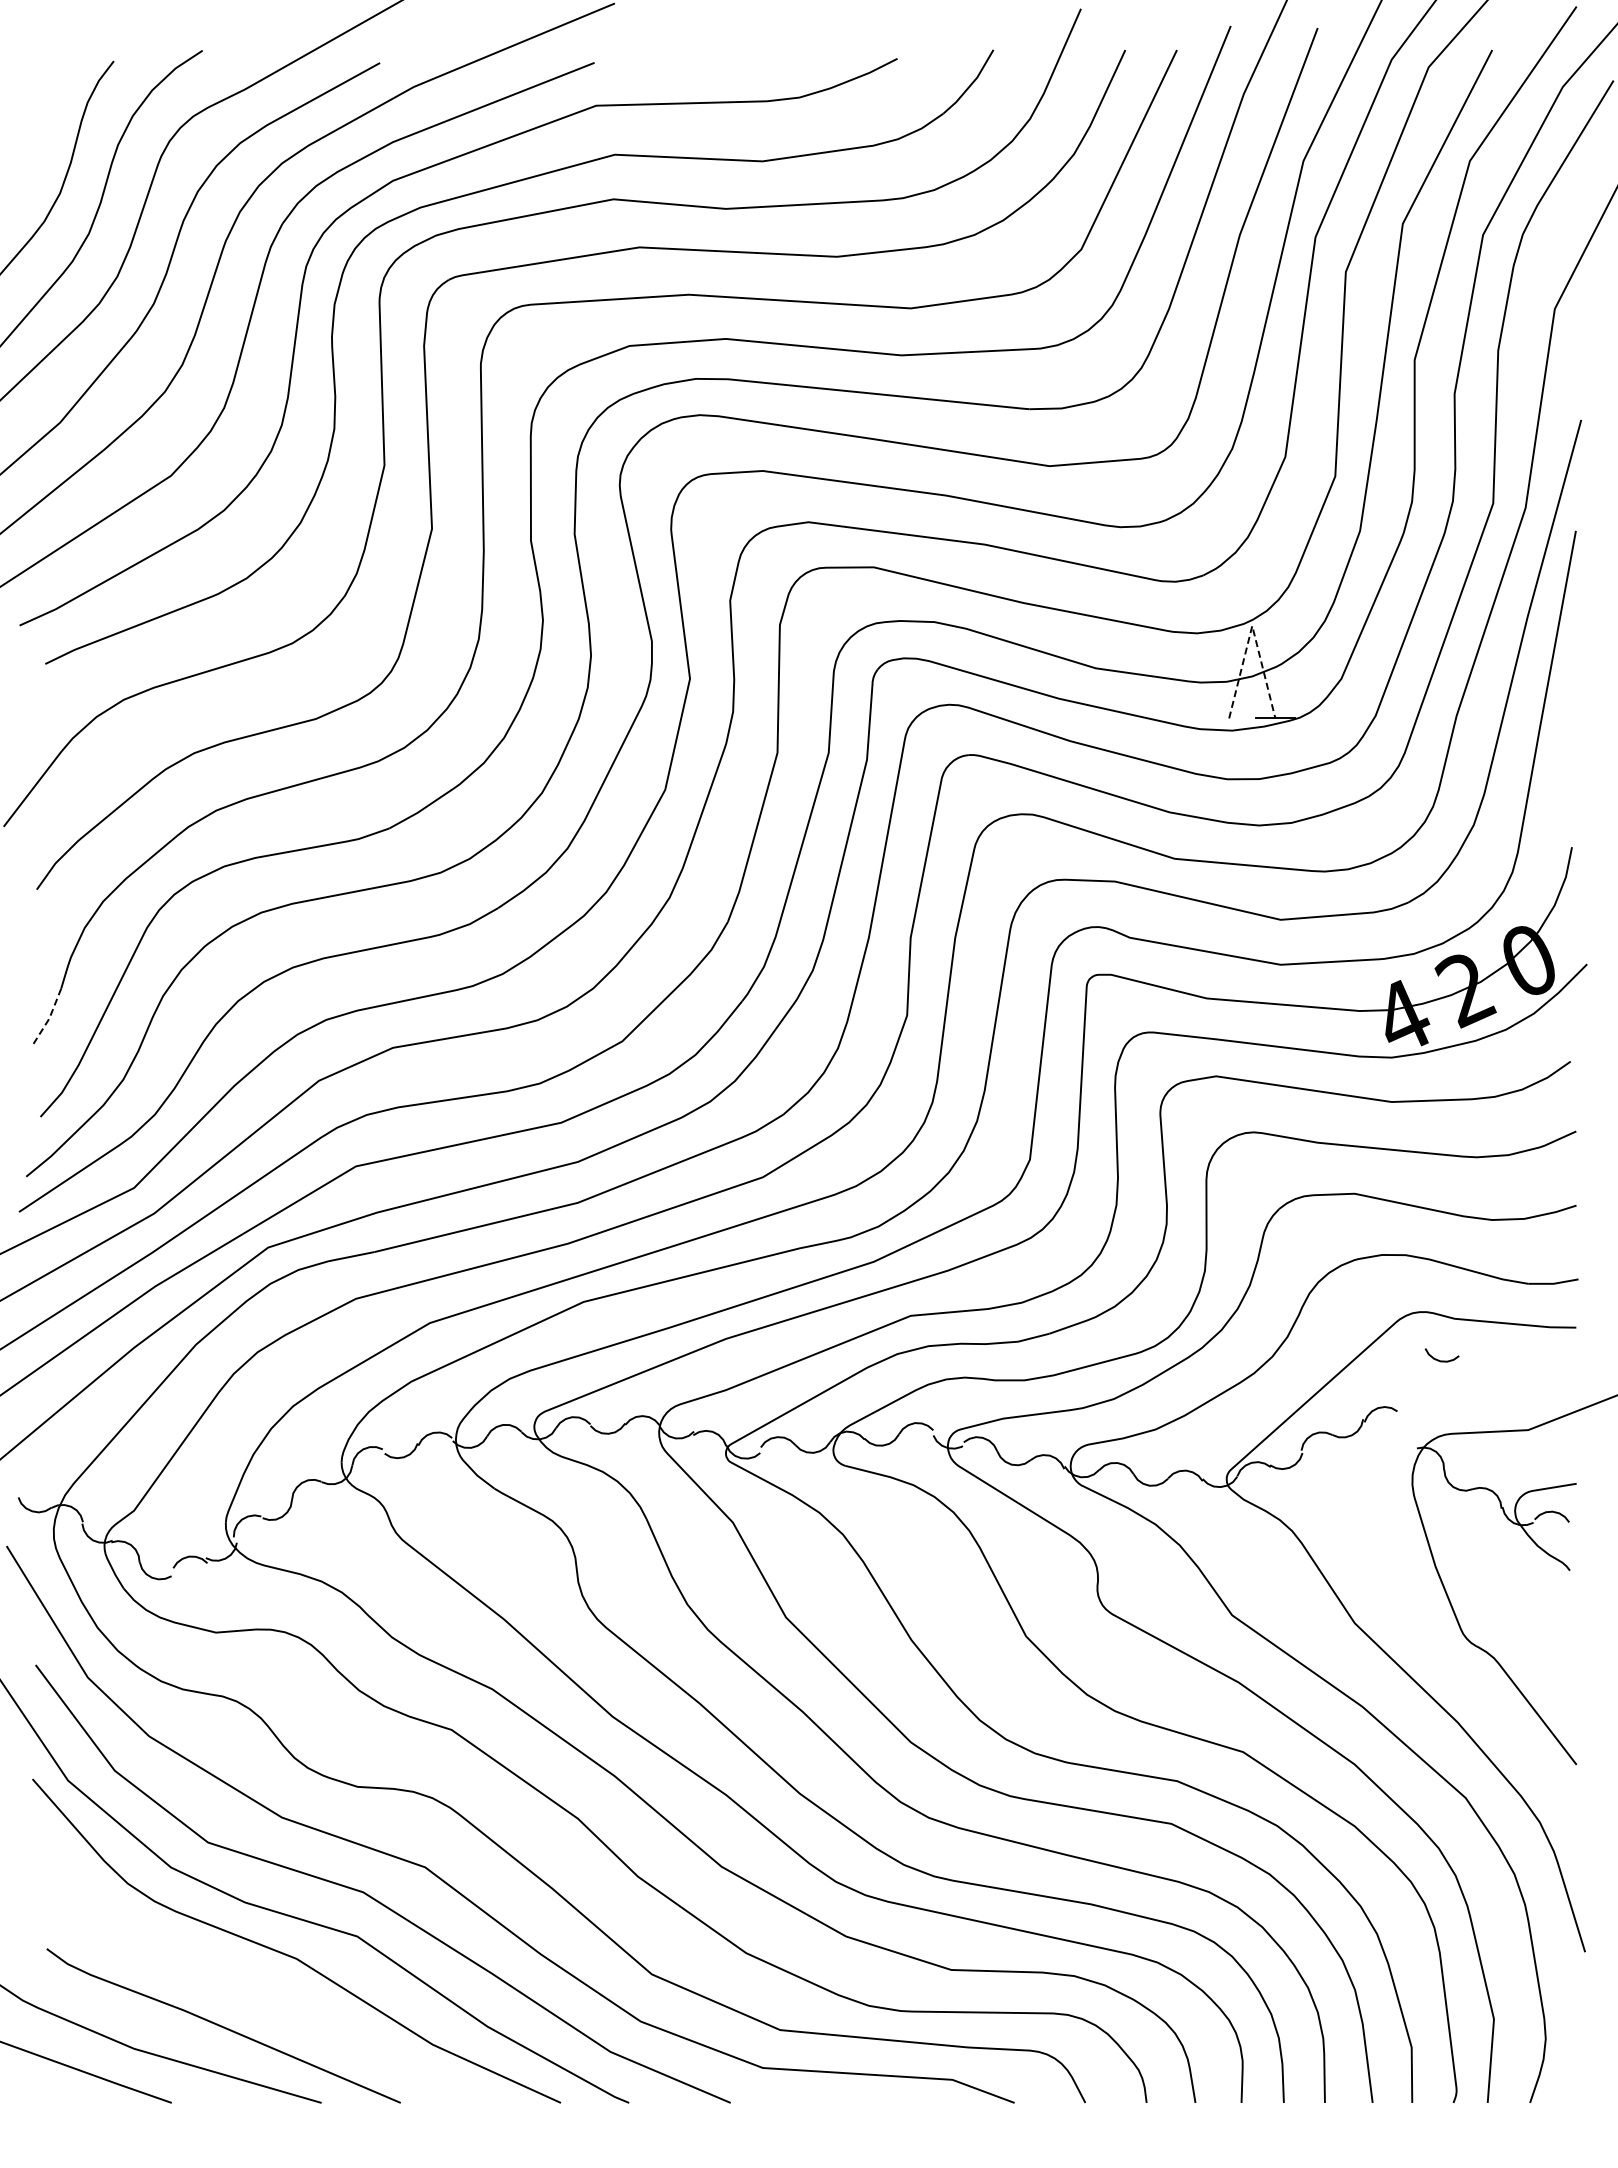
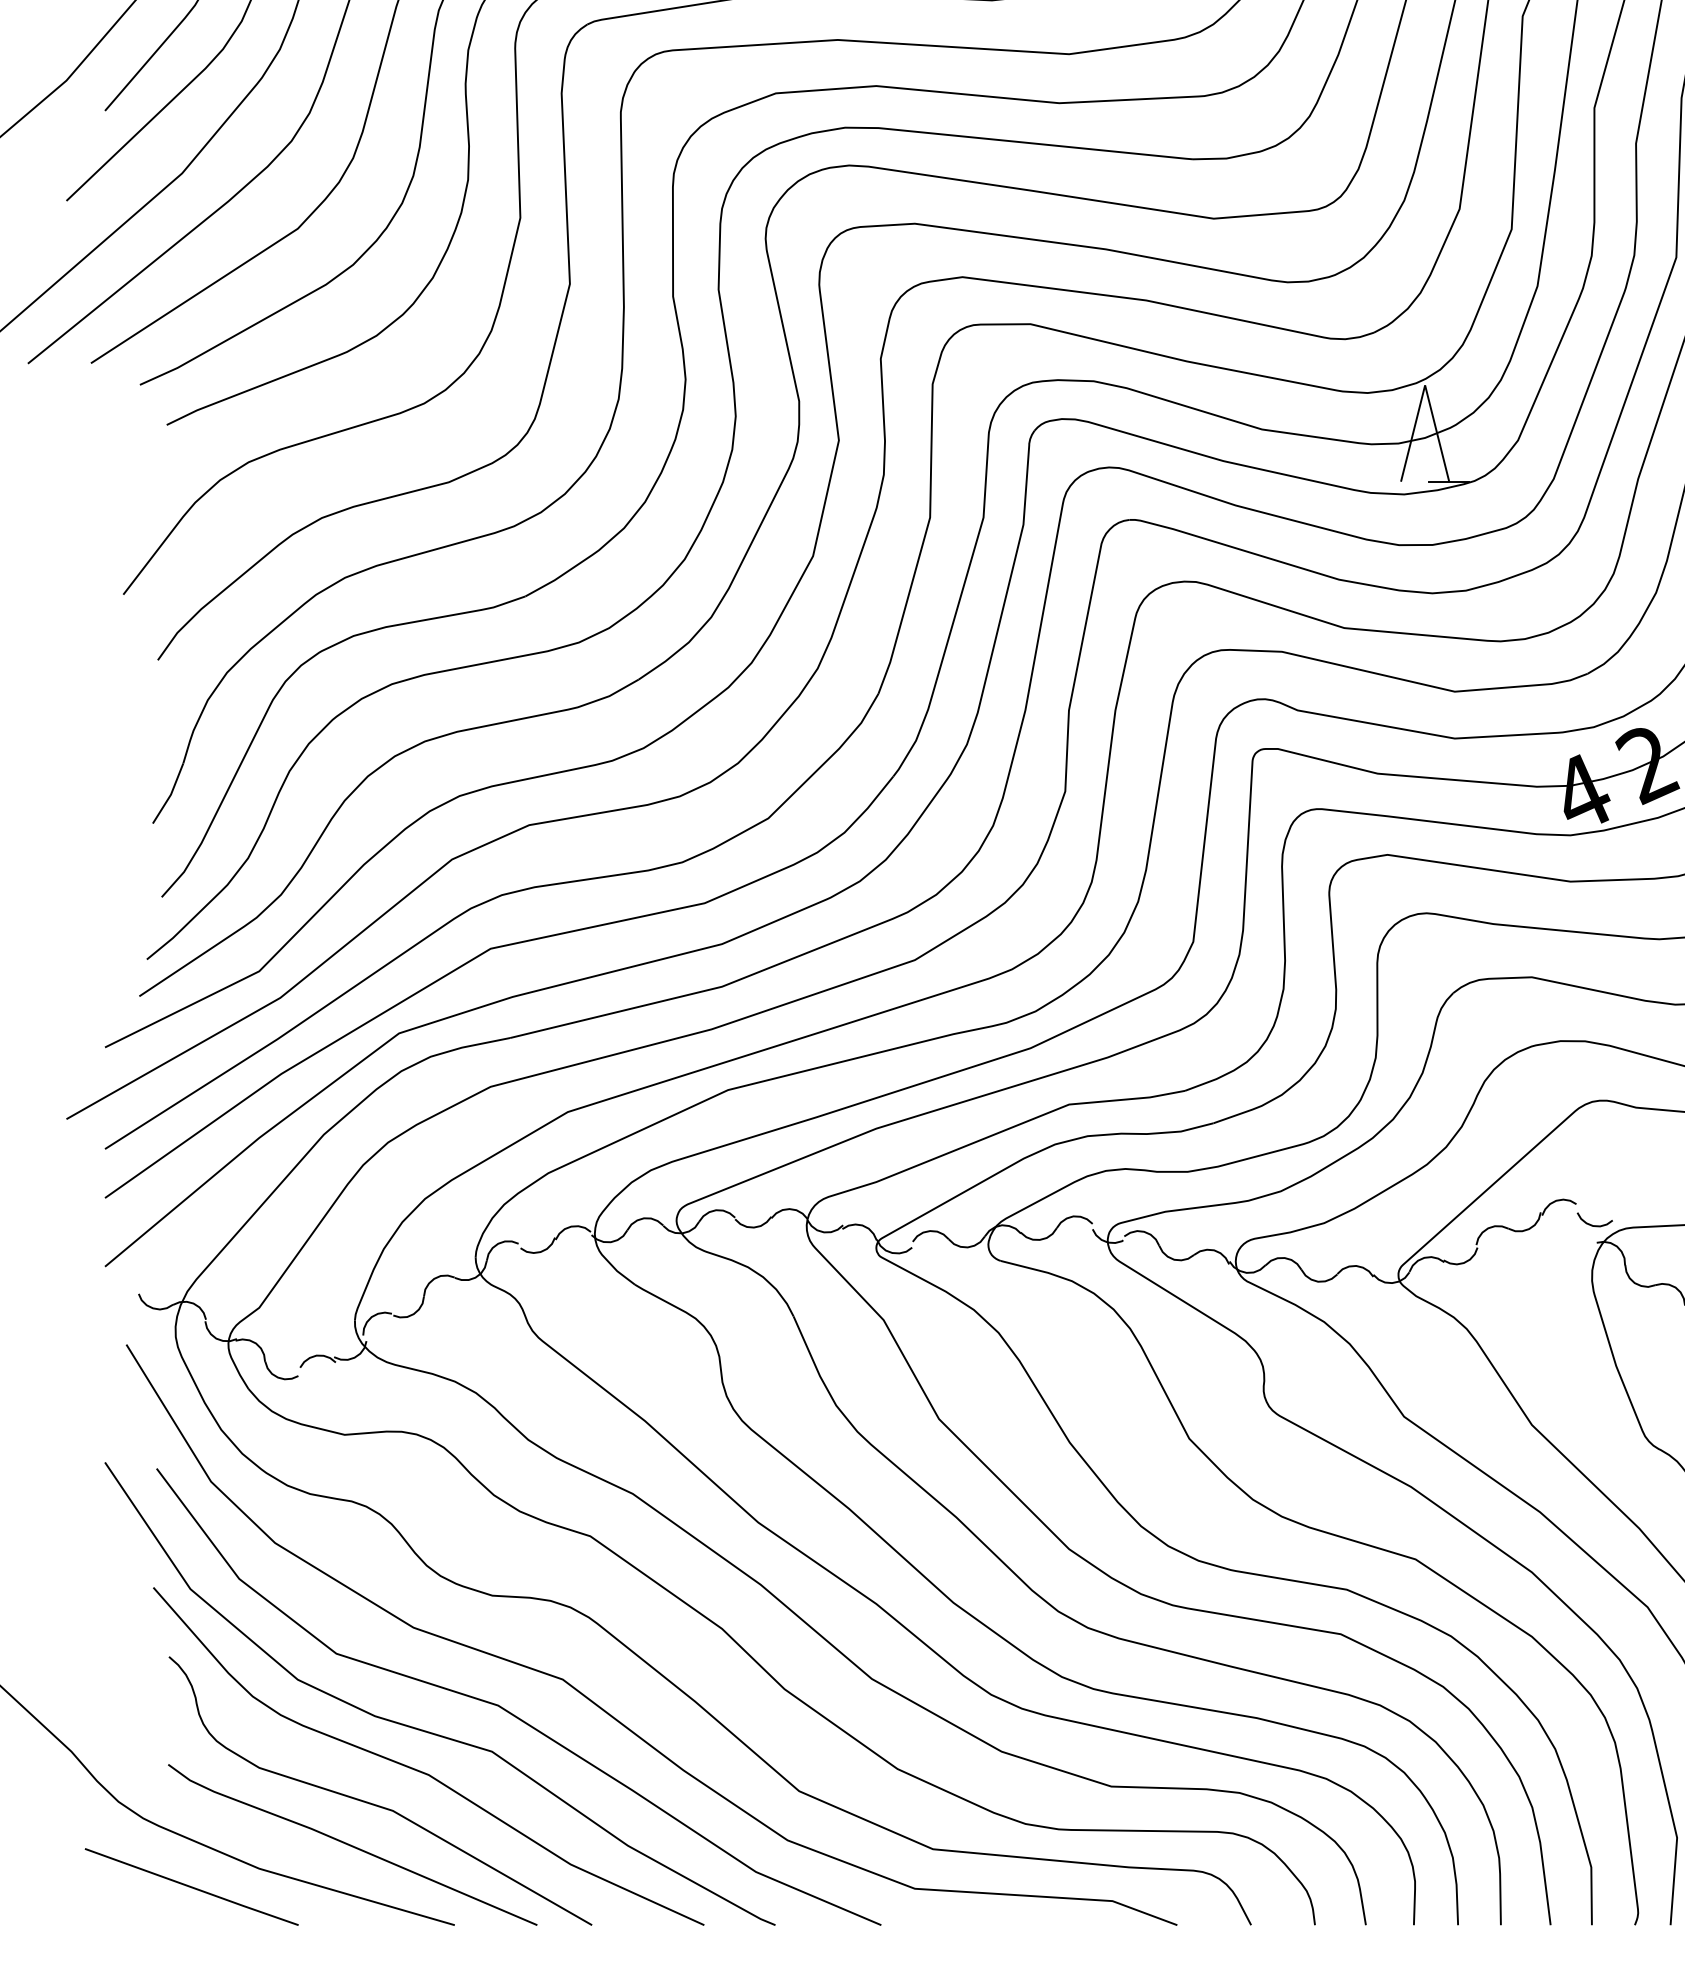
line: (1252, 625) -> (1425, 384), dashed -> solid
line: (49, 1018) -> (171, 794), dashed -> solid
curve: (1438, 1359) -> (1591, 1224), moved
curve: (245, 1986) -> (375, 1803), added

